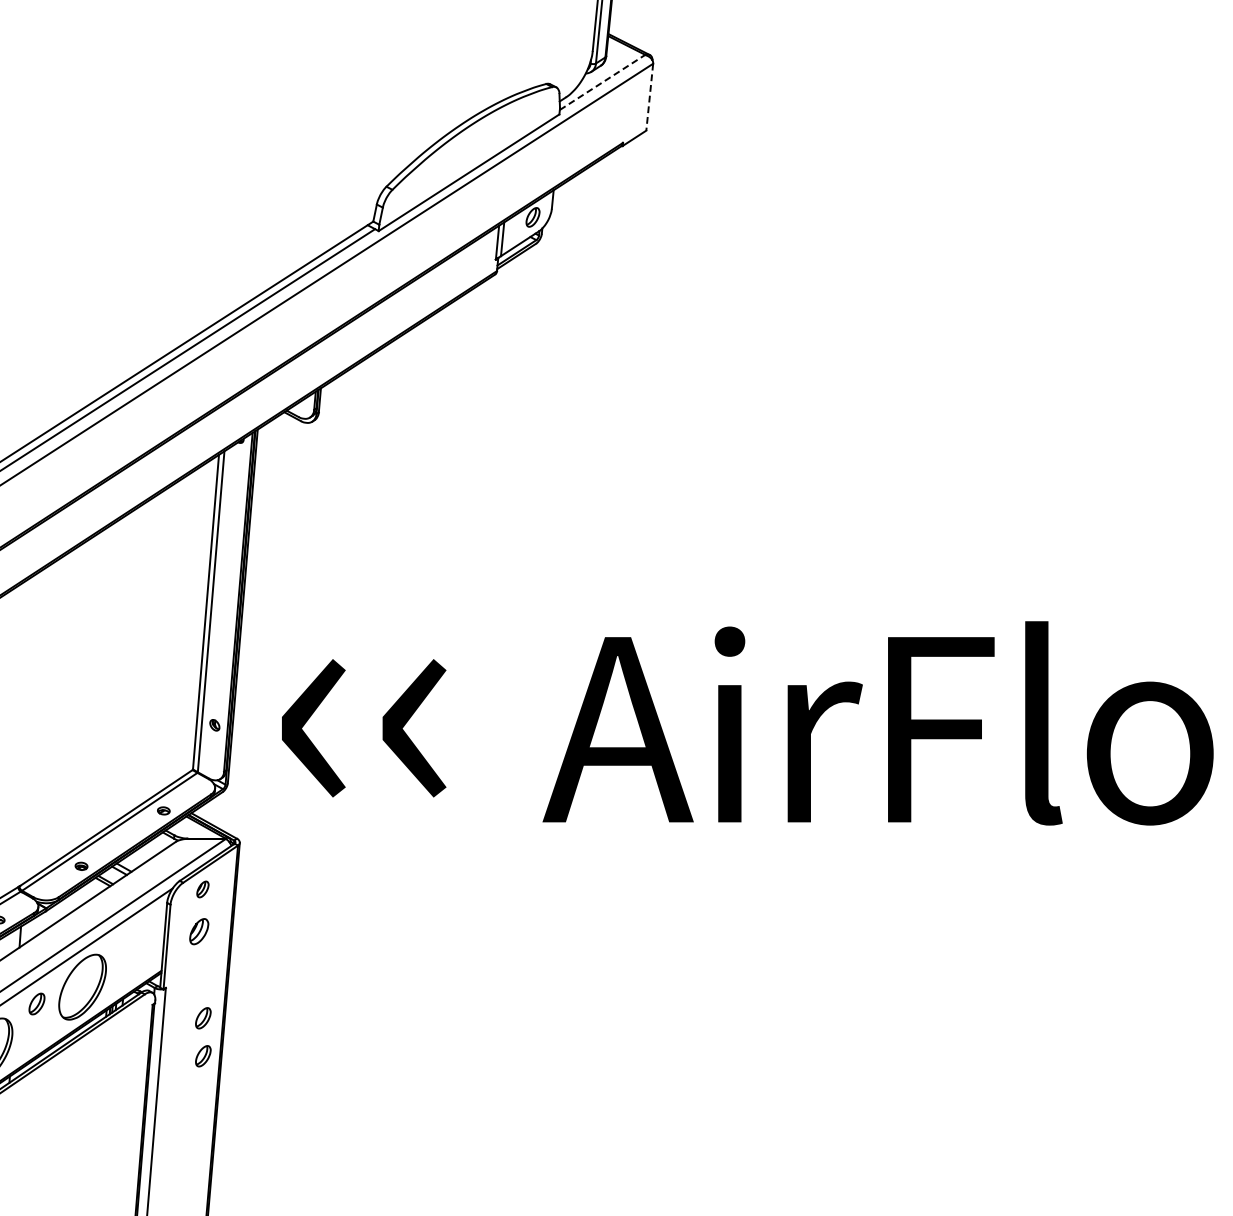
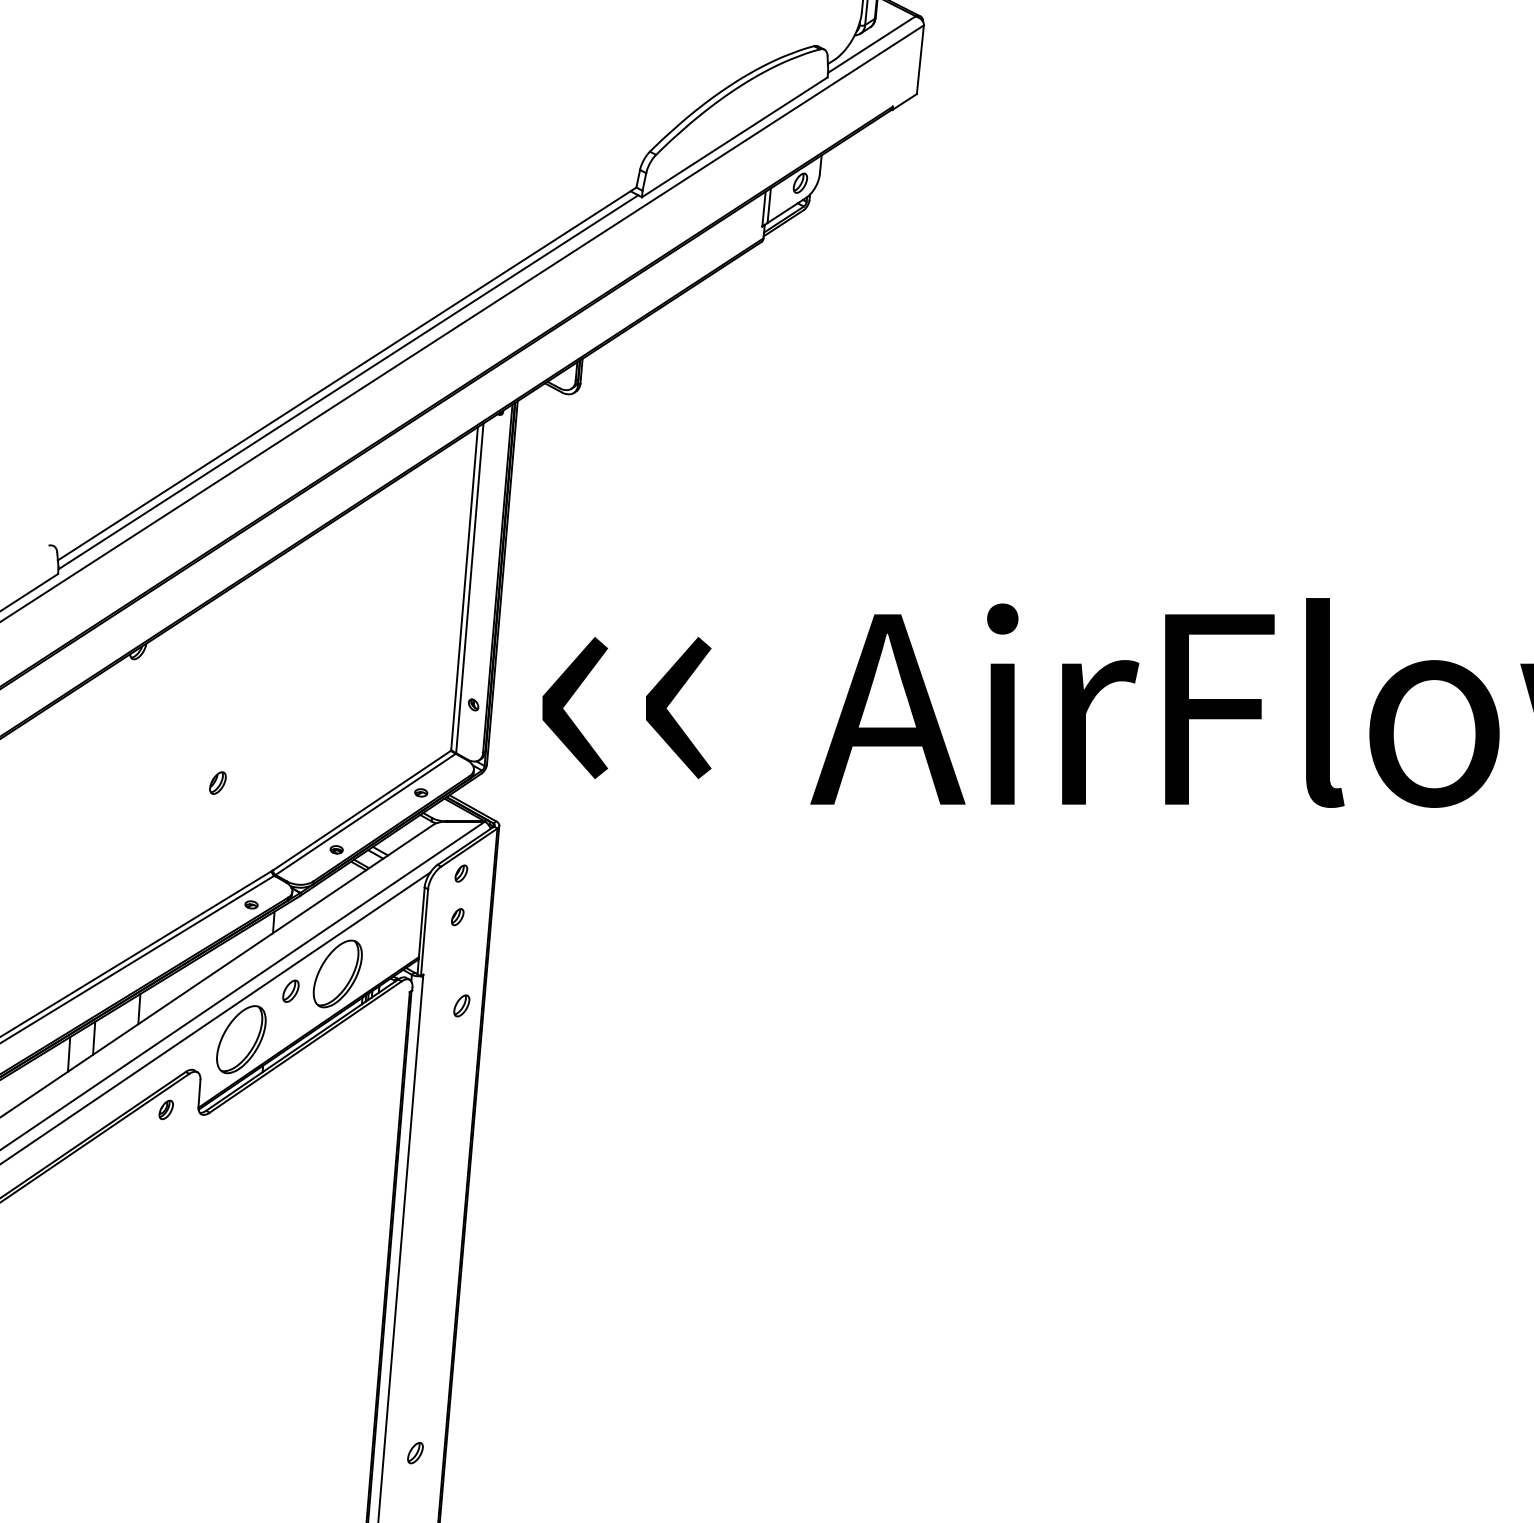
line: (603, 82) -> (872, 44), dashed -> solid
line: (649, 96) -> (920, 59), dashed -> solid
part: (199, 932) -> (457, 917), size x0.62
part: (203, 1055) -> (461, 1044), removed

